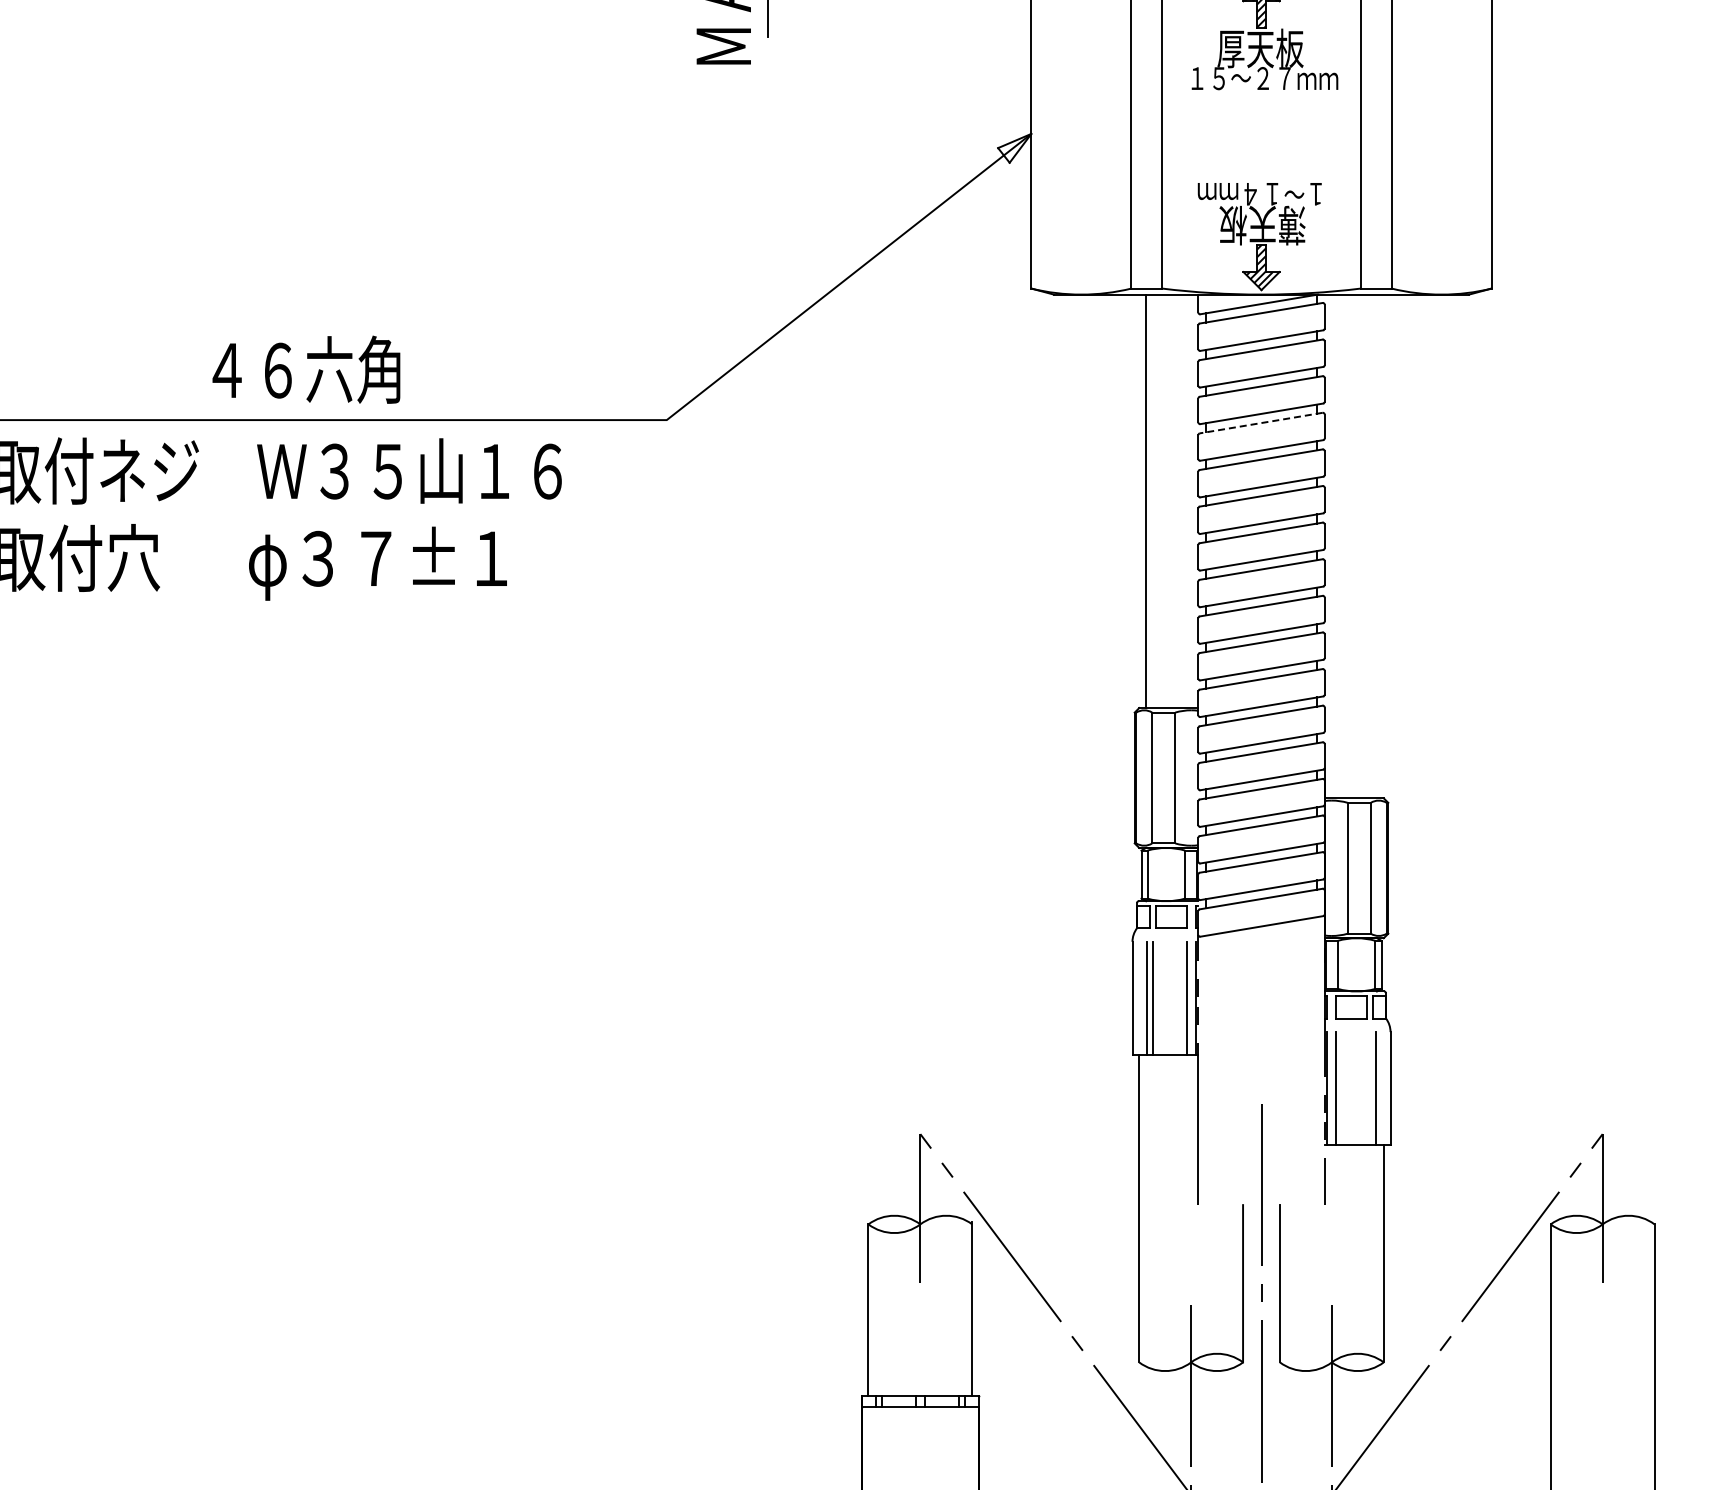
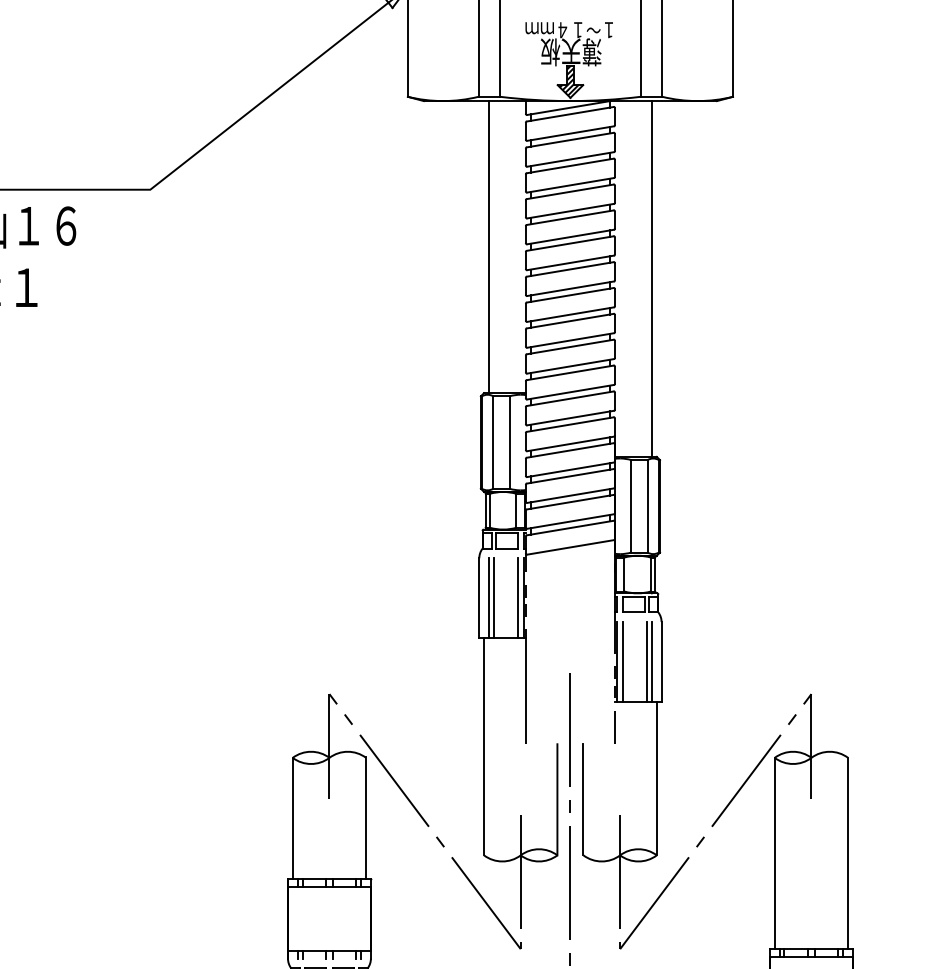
line: (1260, 423) -> (569, 192), dashed -> solid
line: (1377, 546) -> (652, 279), added
line: (1370, 1088) -> (647, 661), added

